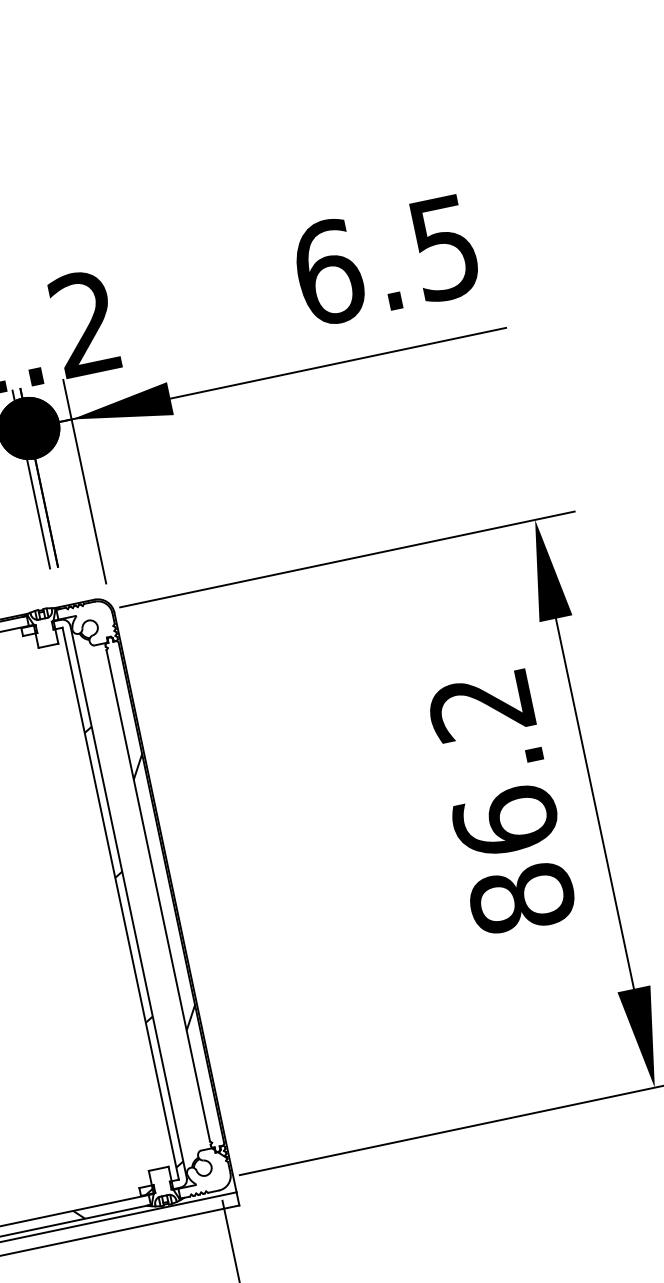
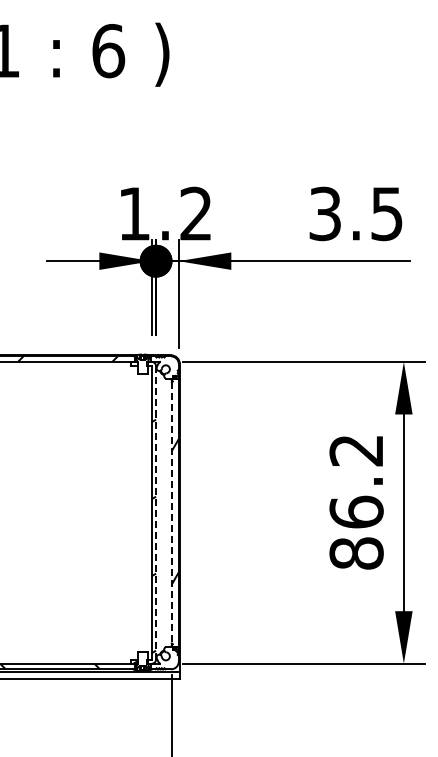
text: (328, 271) -> (325, 213), 6.5 -> 3.5
line: (157, 895) -> (171, 512), solid -> dashed
line: (129, 901) -> (156, 512), solid -> dashed

